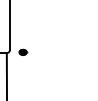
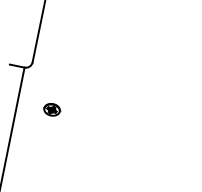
part: (23, 51) -> (53, 107), moved

